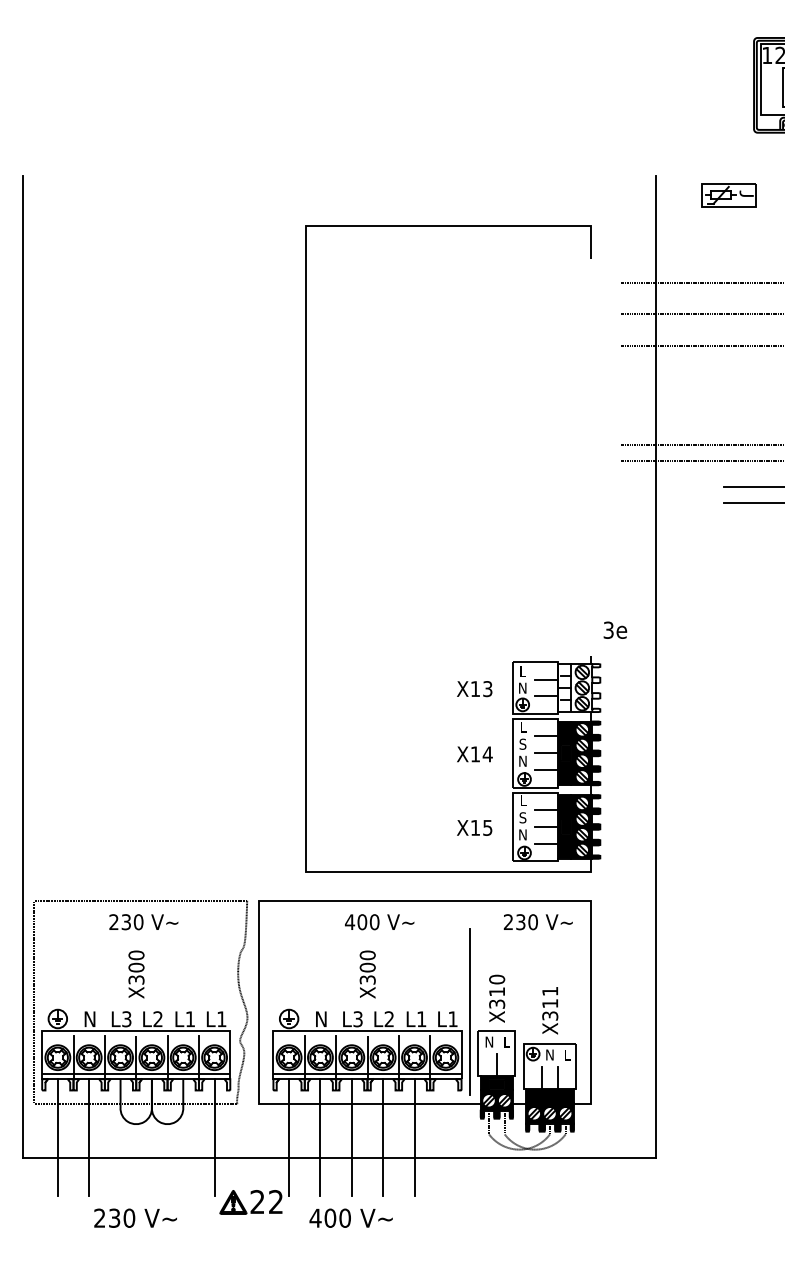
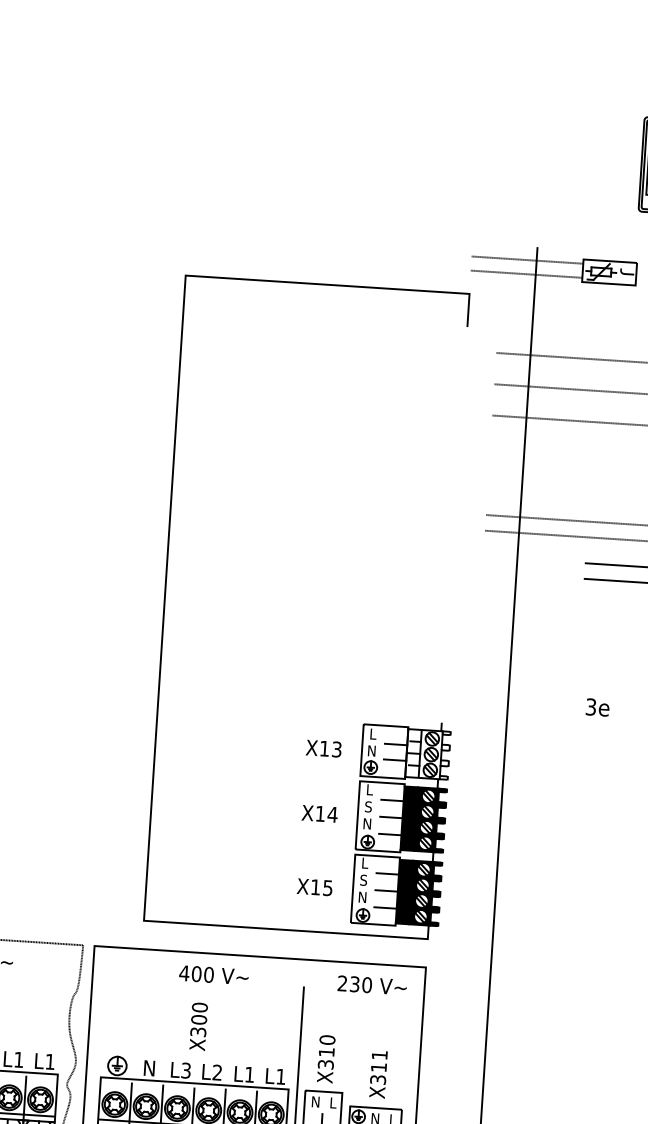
line: (646, 188) -> (527, 260), added
line: (646, 202) -> (526, 274), added
text: (615, 629) -> (597, 706), moved

